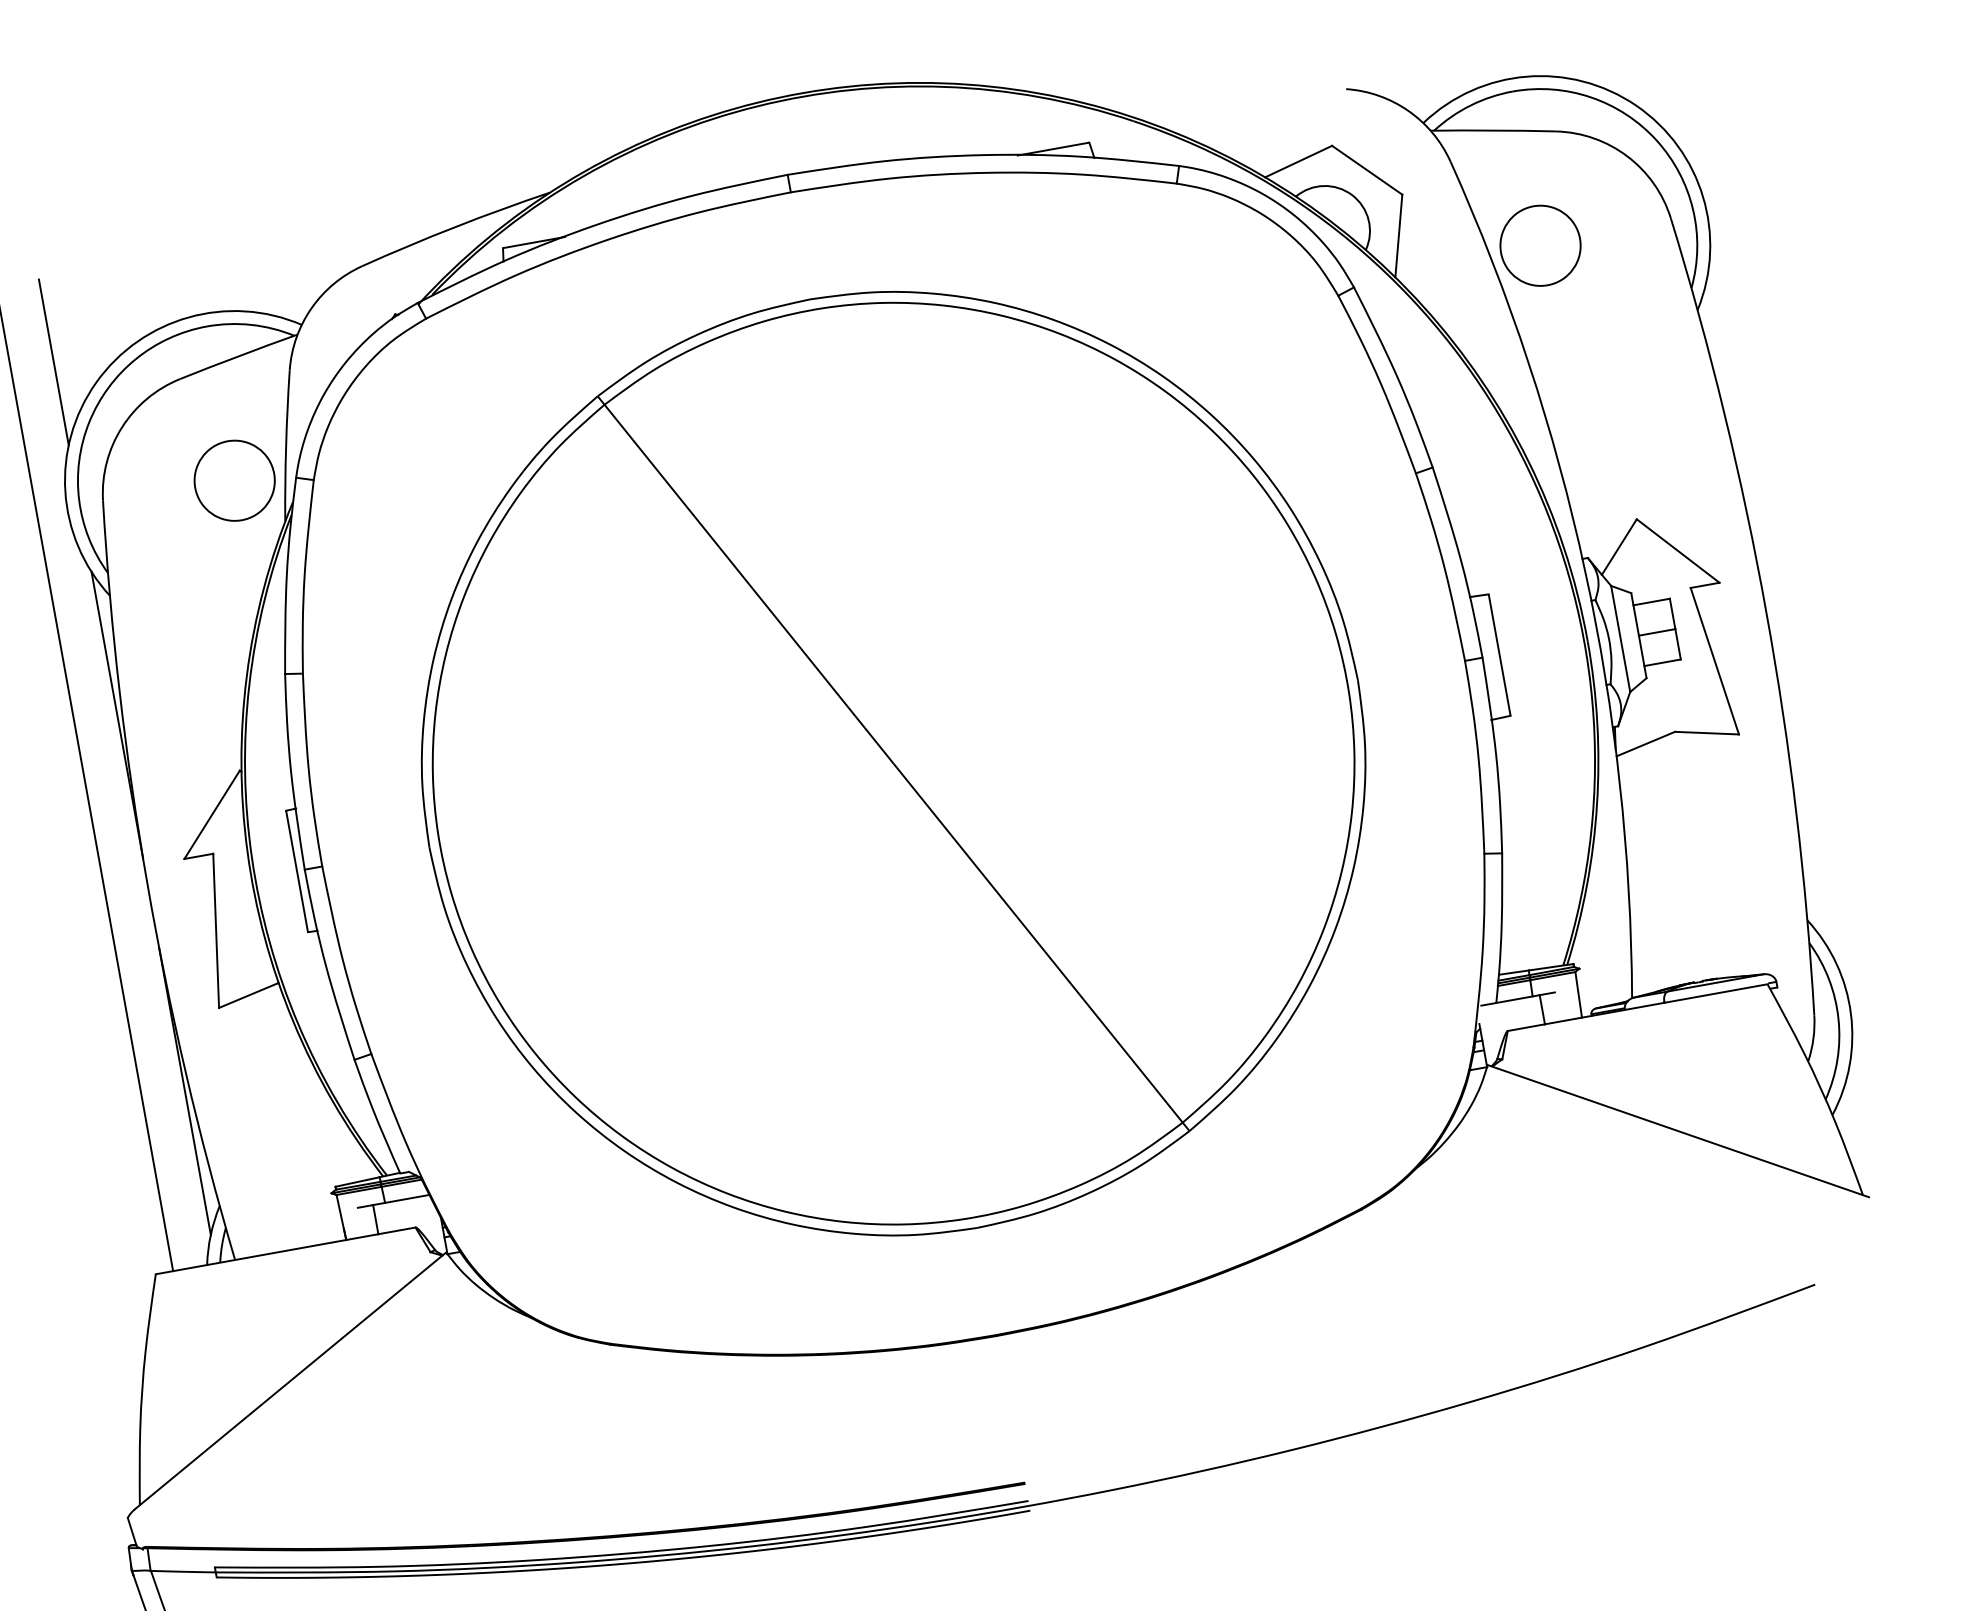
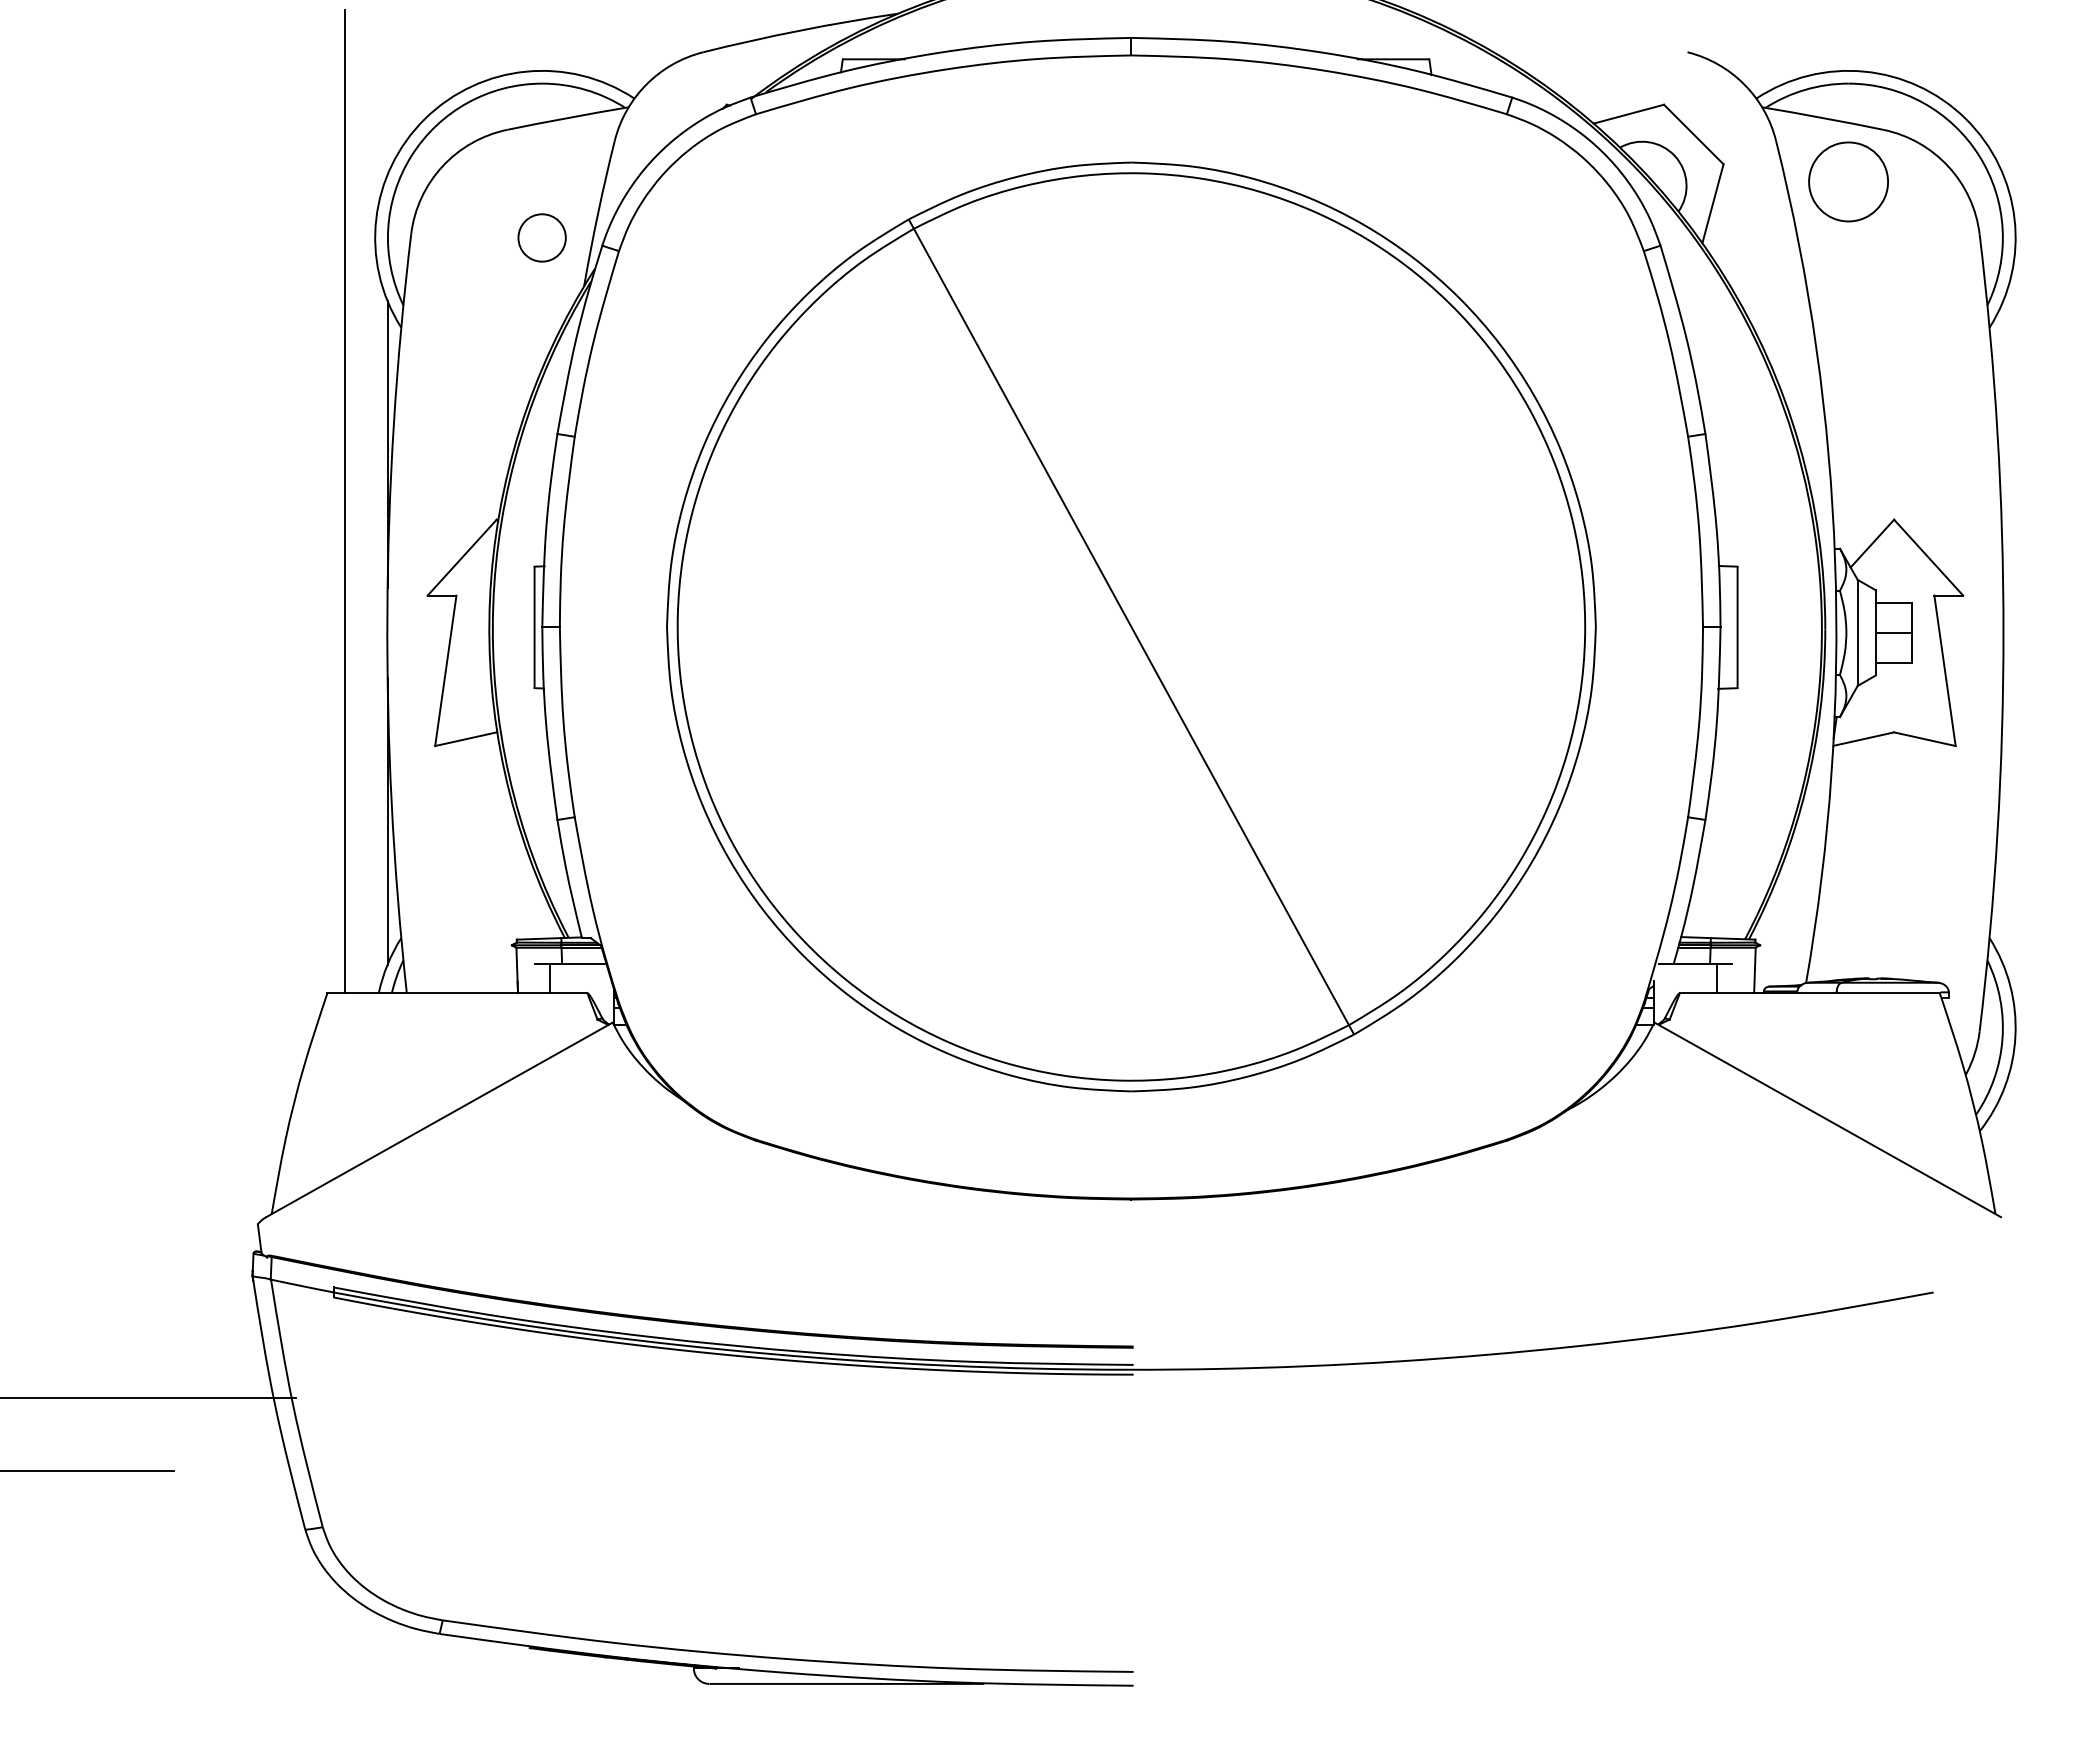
circle: (1540, 245) -> (1848, 181), moved
line: (53, 362) -> (387, 91), removed
circle: (233, 480) -> (541, 237), size x0.6

